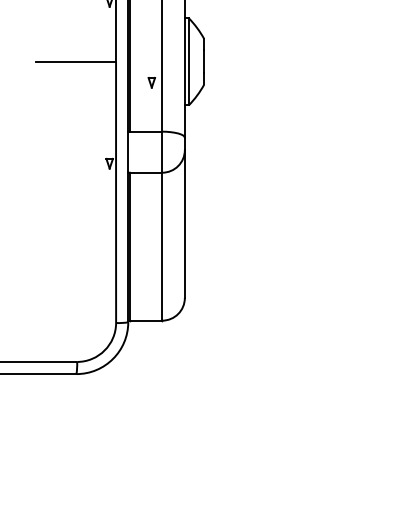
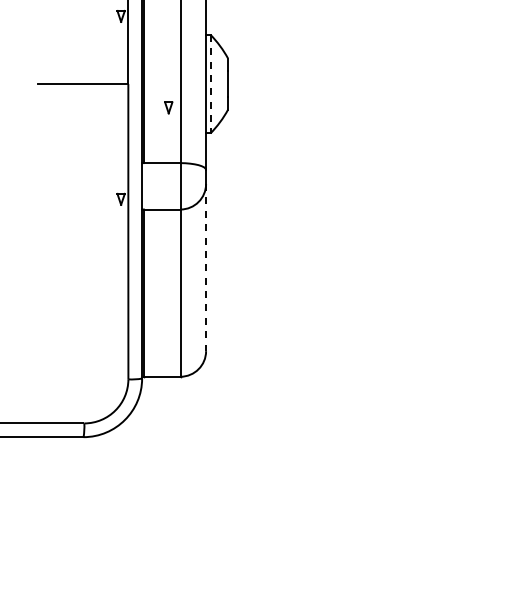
line: (188, 62) -> (210, 84), solid -> dashed
line: (185, 224) -> (206, 267), solid -> dashed

